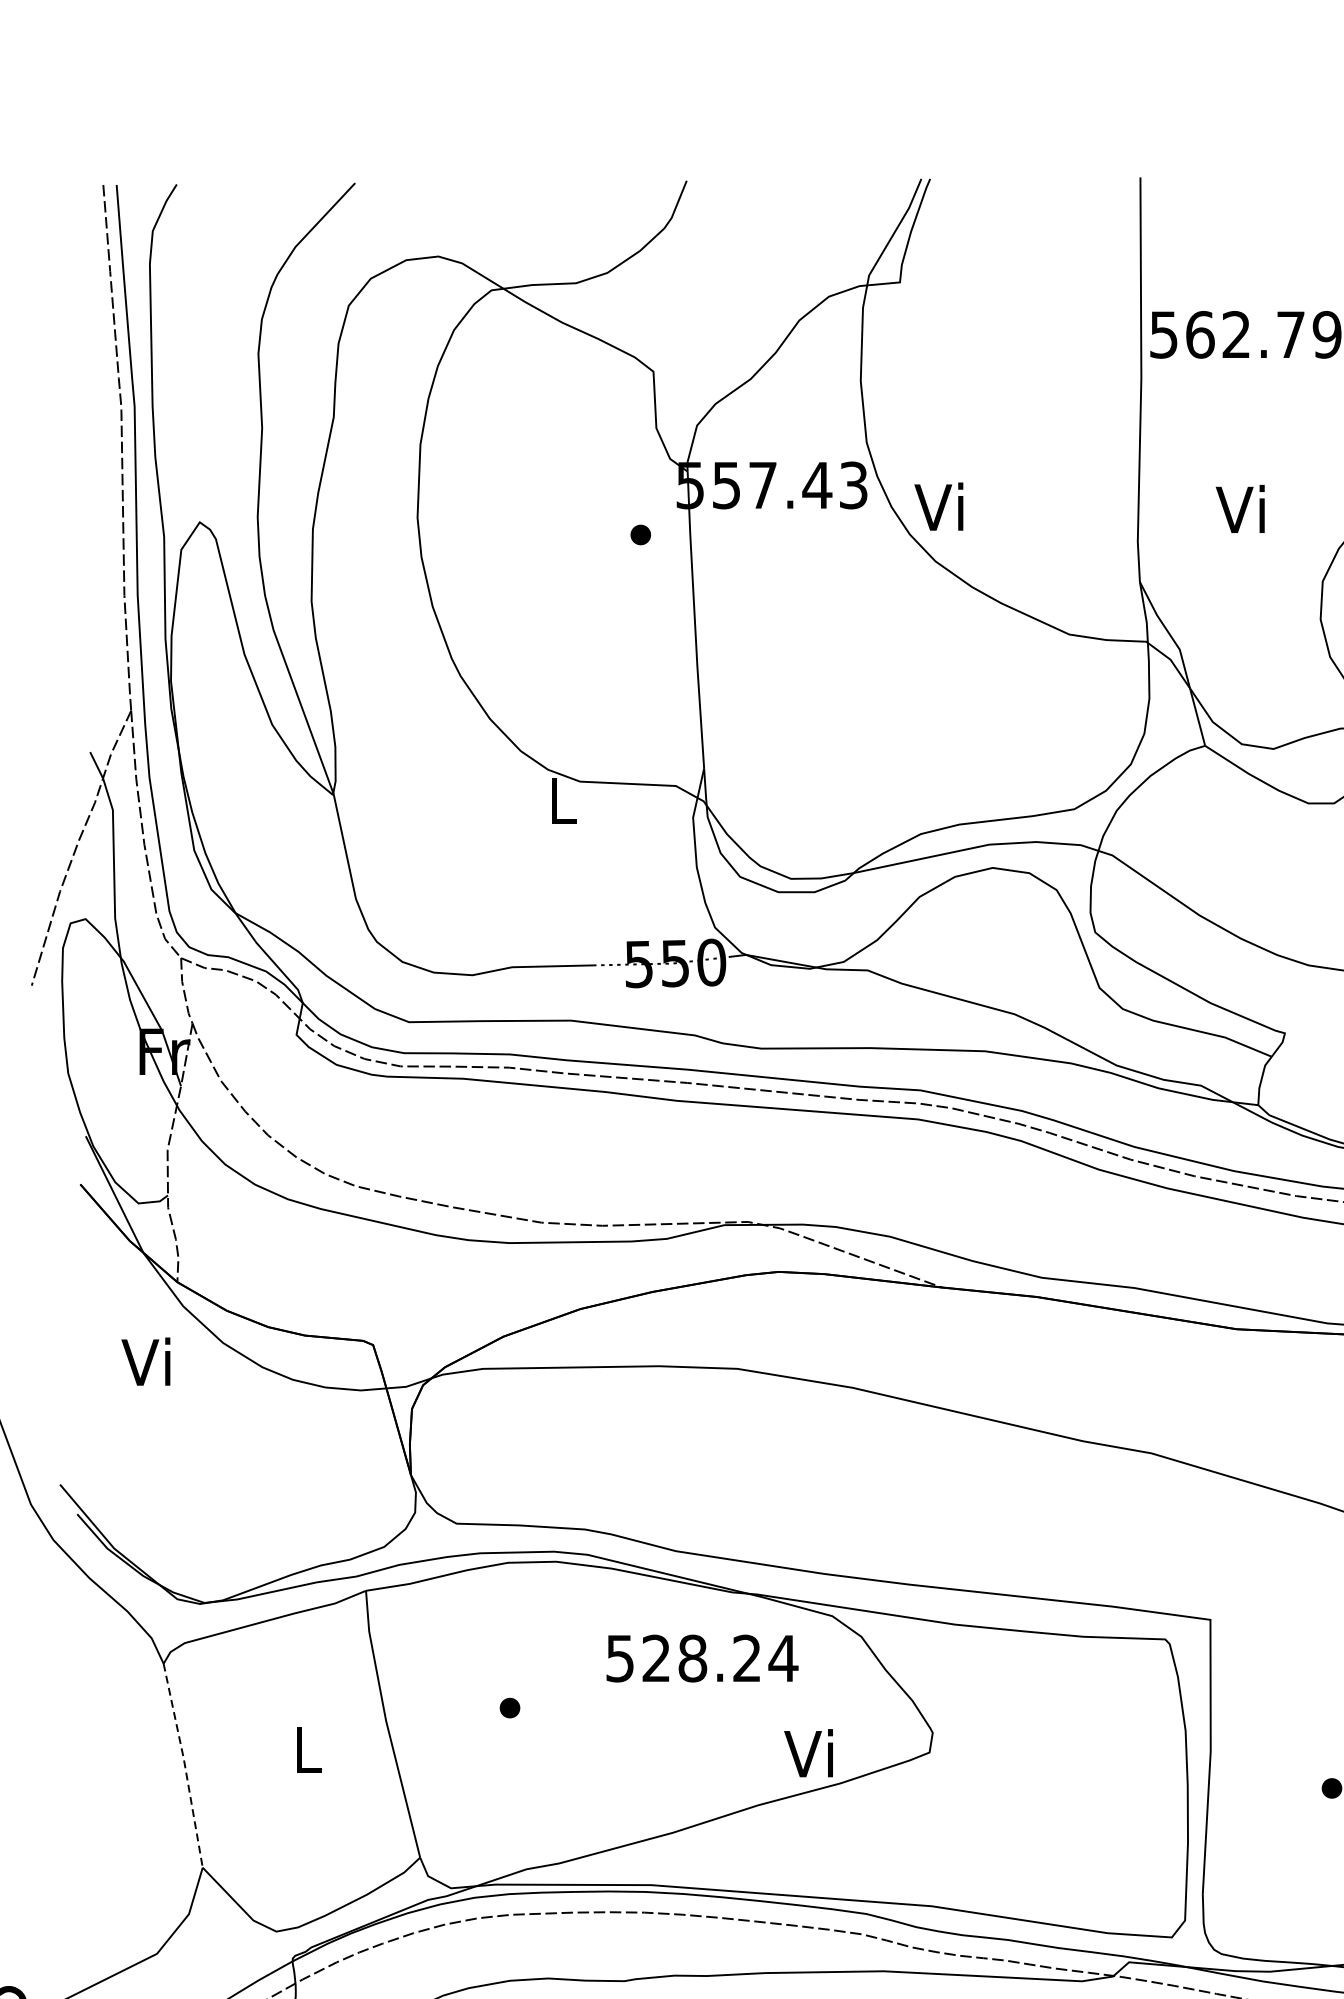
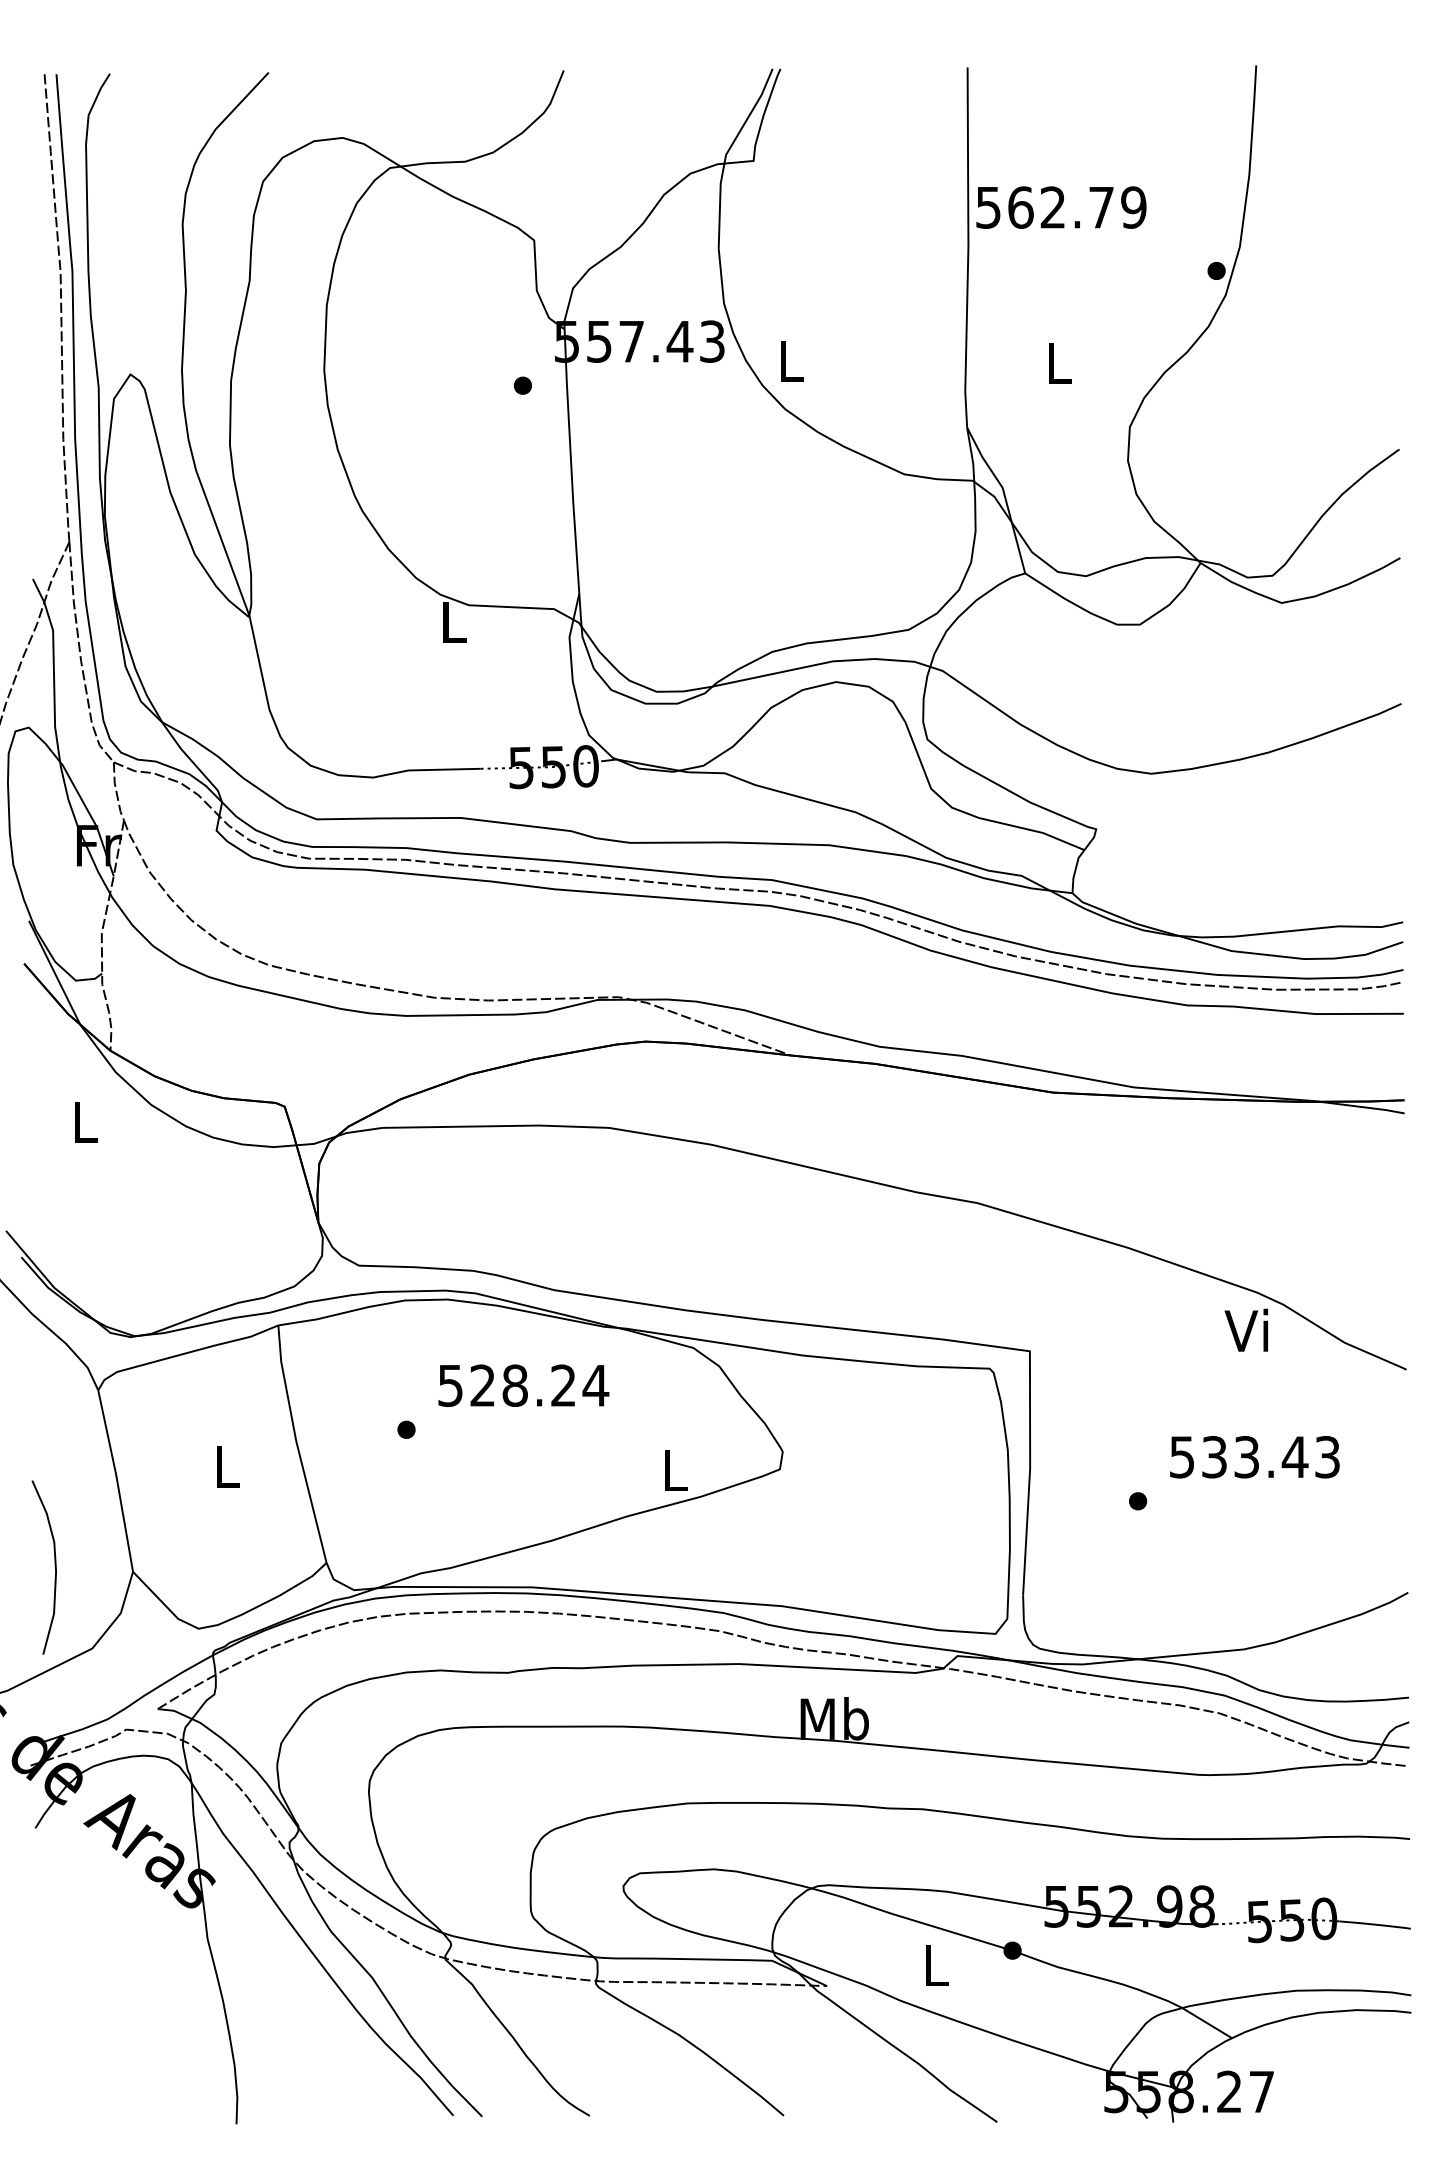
text: (938, 506) -> (787, 360), Vi -> L
text: (1240, 508) -> (1056, 362), Vi -> L
text: (145, 1361) -> (82, 1121), Vi -> L
text: (702, 1658) -> (523, 1385), moved
text: (807, 1752) -> (671, 1469), Vi -> L
line: (185, 1765) -> (117, 1480), dashed -> solid
curve: (114, 1861) -> (54, 1566), added

